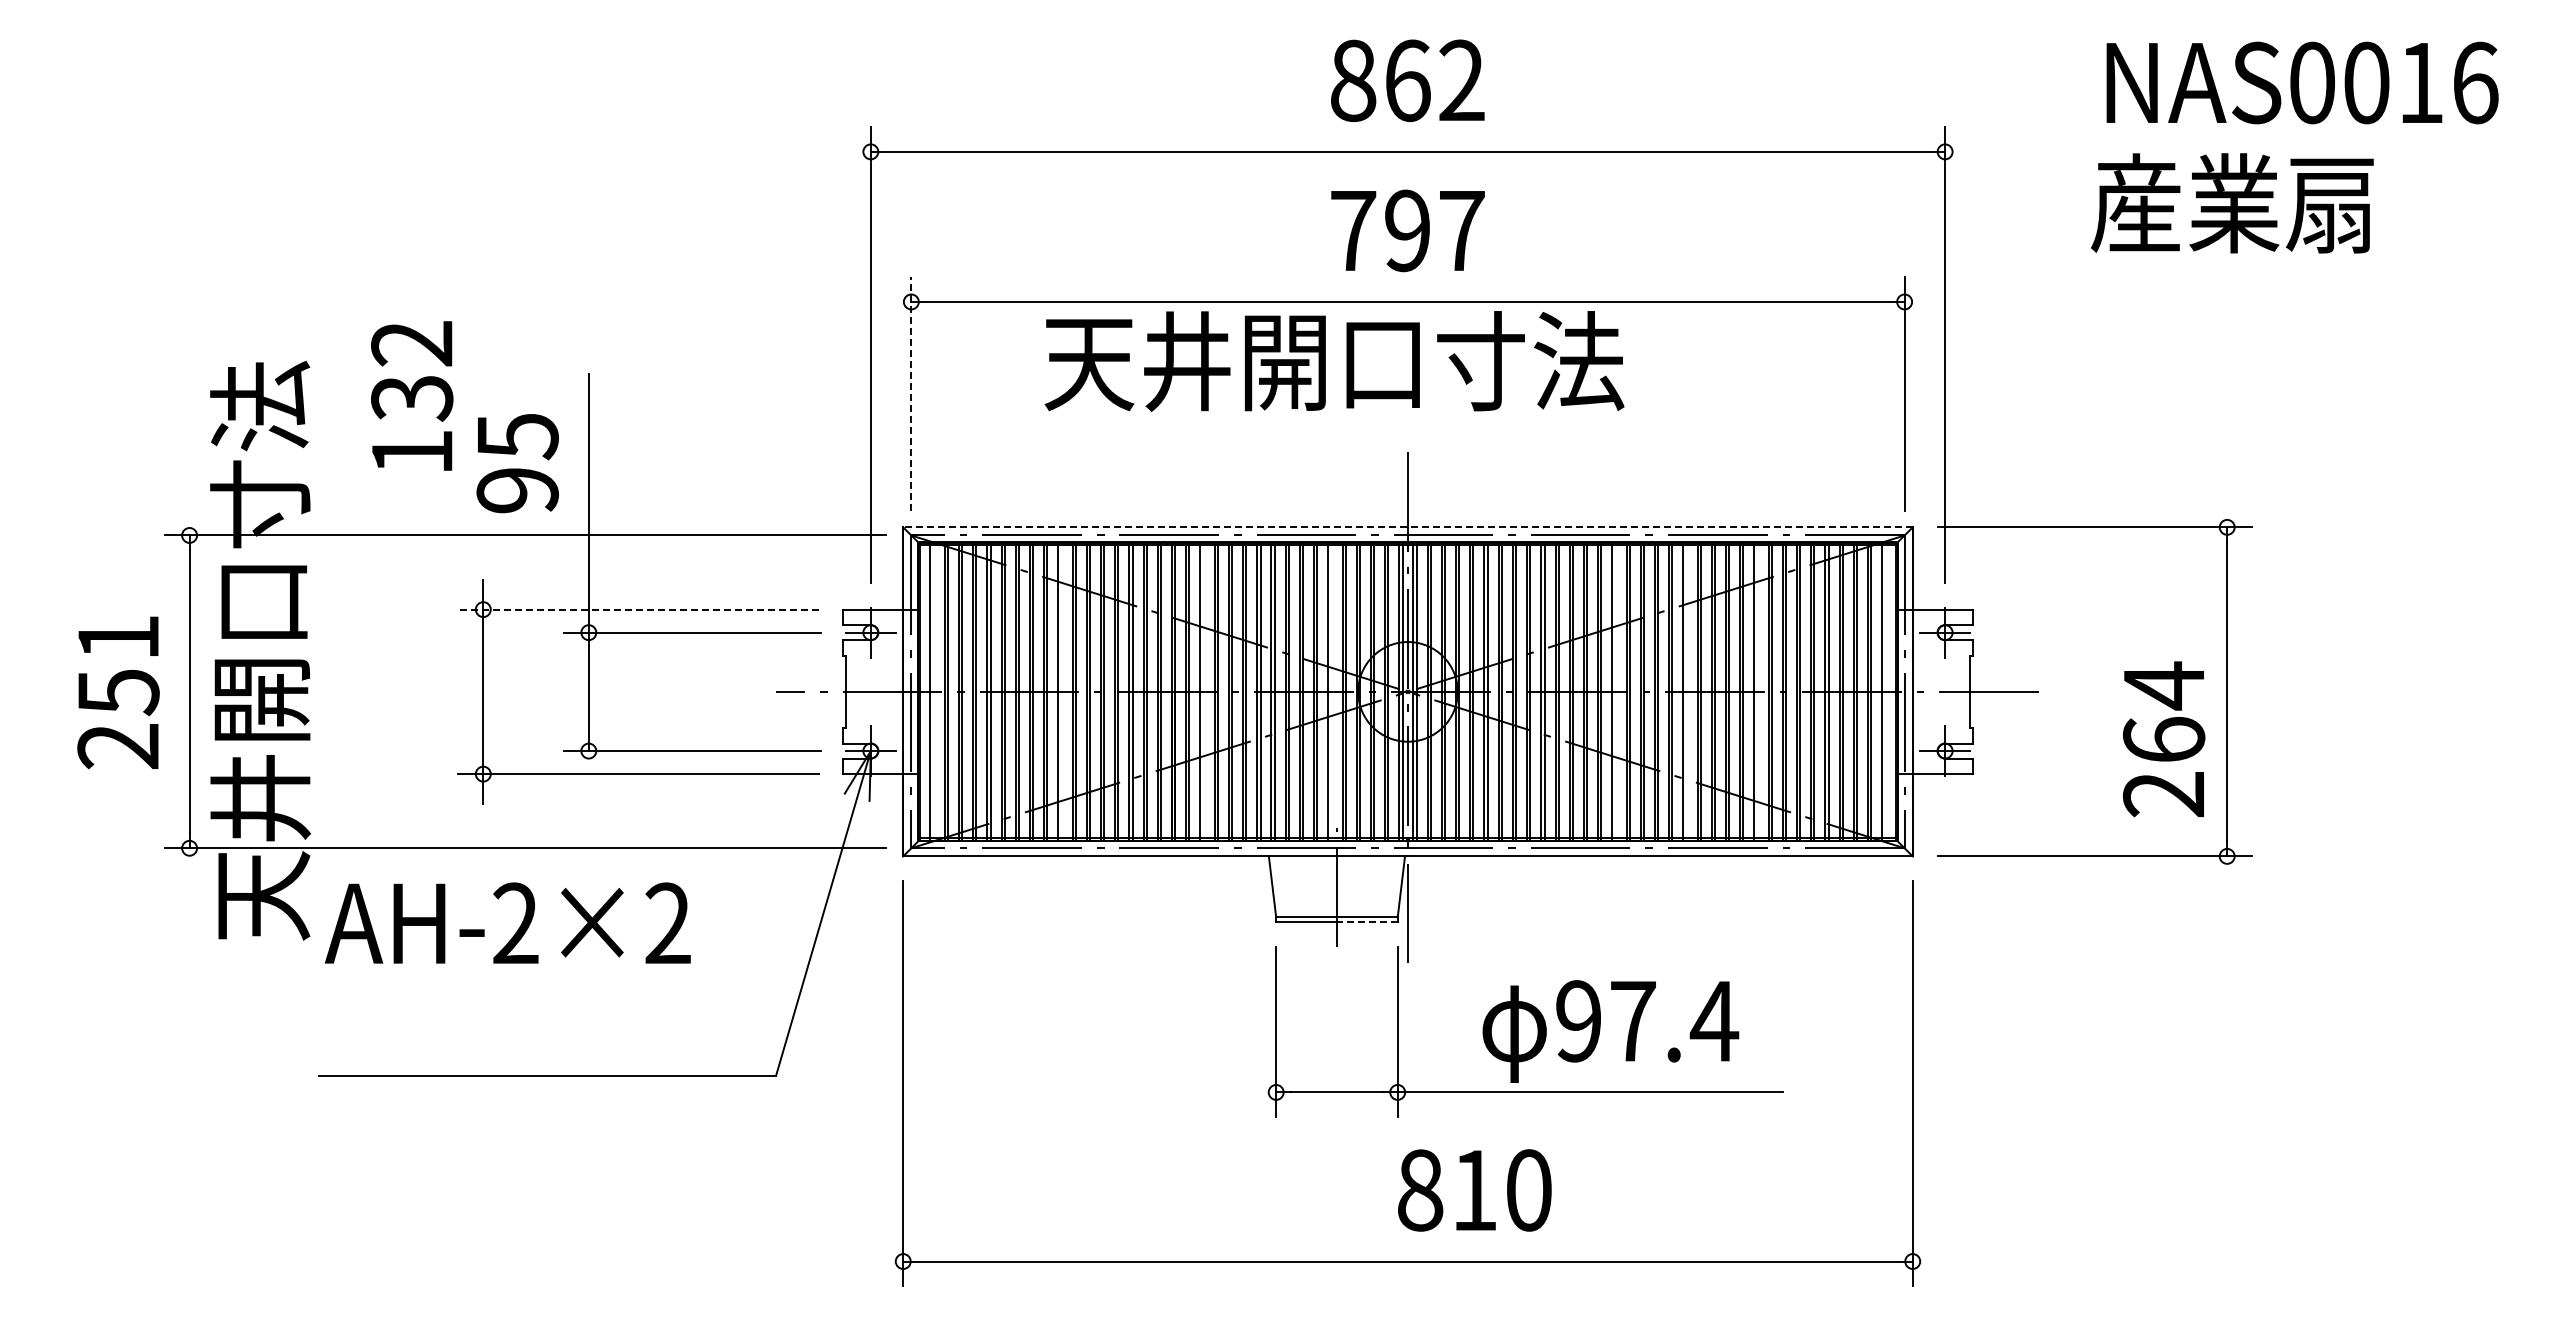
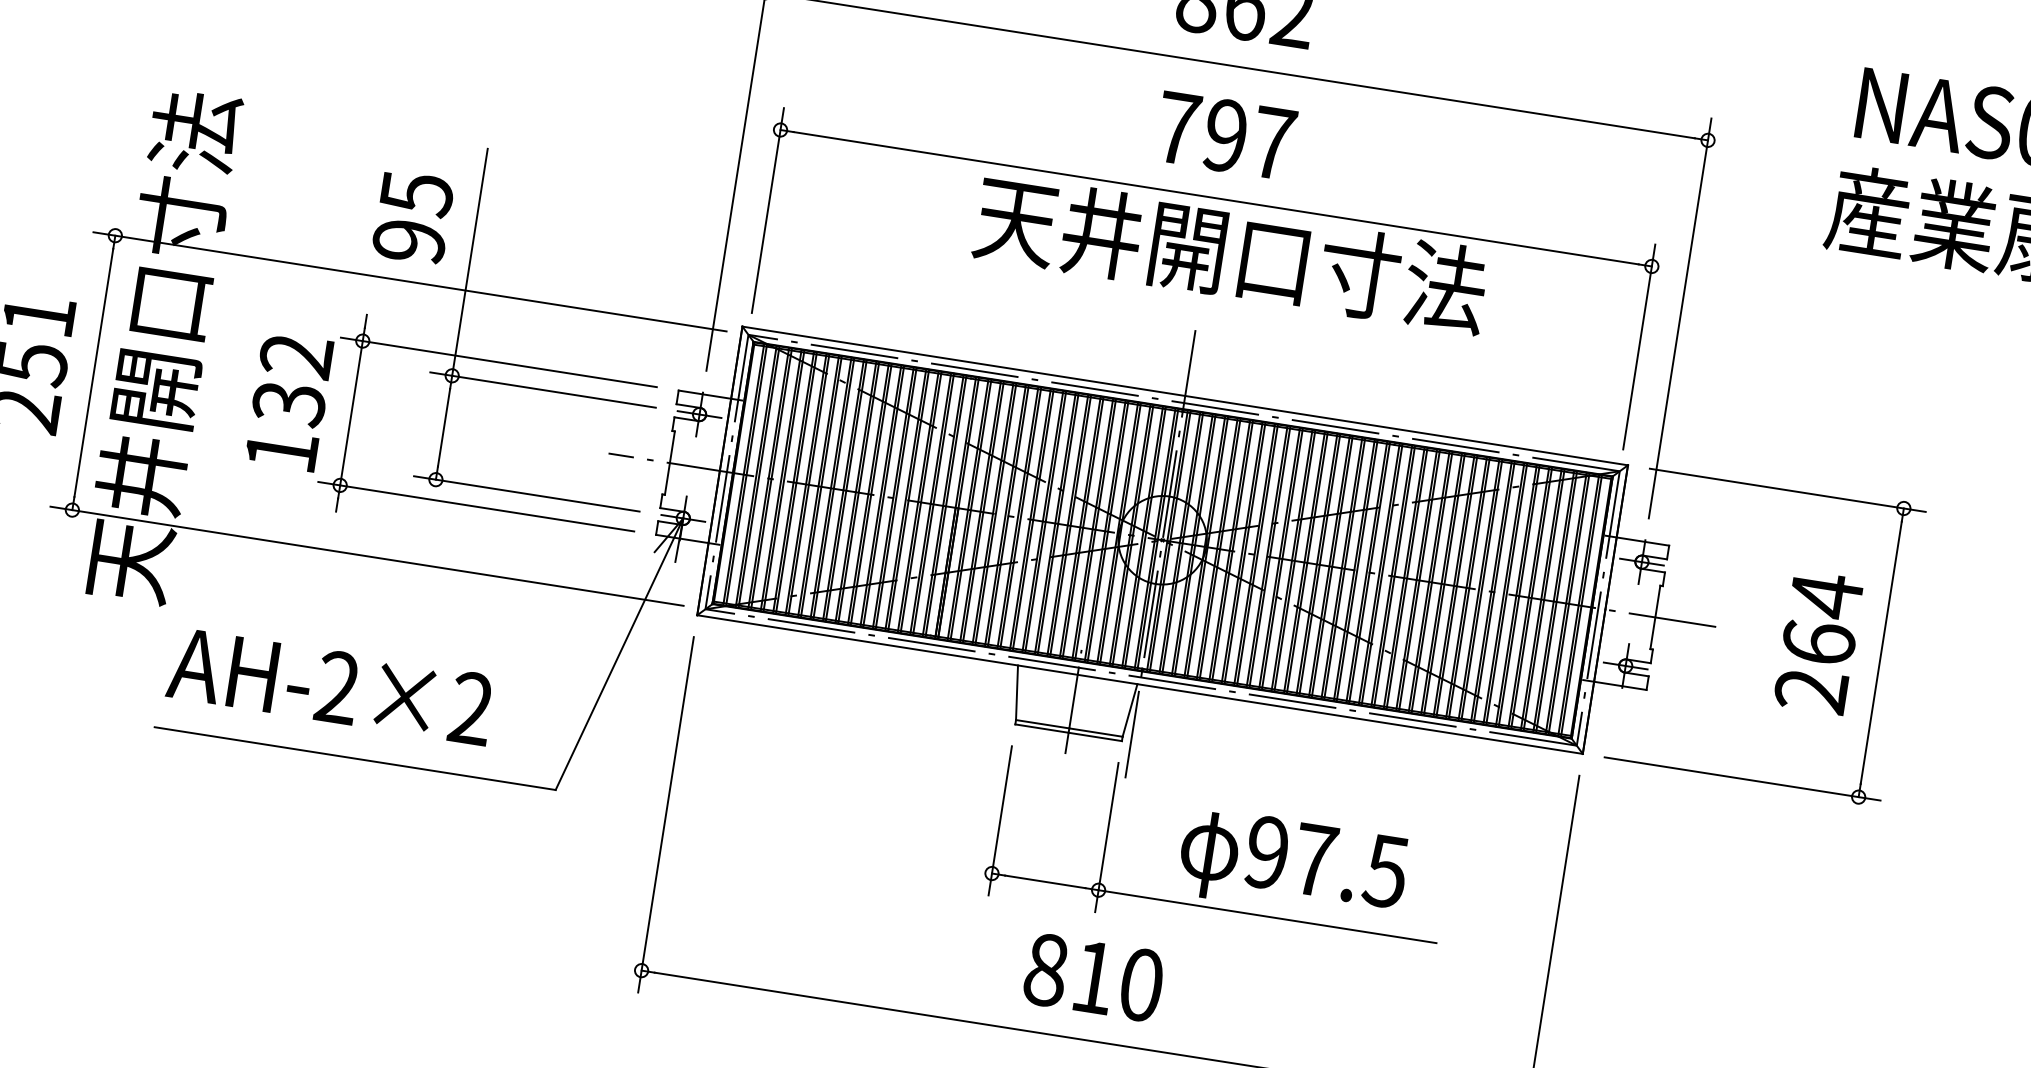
text: (1334, 361) -> (1231, 254), moved
line: (911, 393) -> (768, 210), dashed -> solid
text: (412, 395) -> (289, 401), moved
line: (1407, 527) -> (1184, 396), dashed -> solid
line: (637, 609) -> (498, 362), dashed -> solid
line: (933, 691) -> (746, 474), added
line: (1061, 691) -> (858, 492), added
line: (1203, 691) -> (983, 511), added
line: (1331, 691) -> (1095, 529), added
line: (1615, 691) -> (1344, 568), added
line: (1686, 691) -> (1406, 578), added
line: (1757, 691) -> (1469, 587), added
line: (1885, 691) -> (1581, 605), added
text: (2164, 739) -> (1819, 642), moved
text: (507, 922) -> (330, 685), moved
line: (1366, 922) -> (1094, 736), dashed -> solid
text: (1714, 1021) -> (1386, 871), 97.4 -> 97.5
text: (1474, 1190) -> (1093, 977), moved

